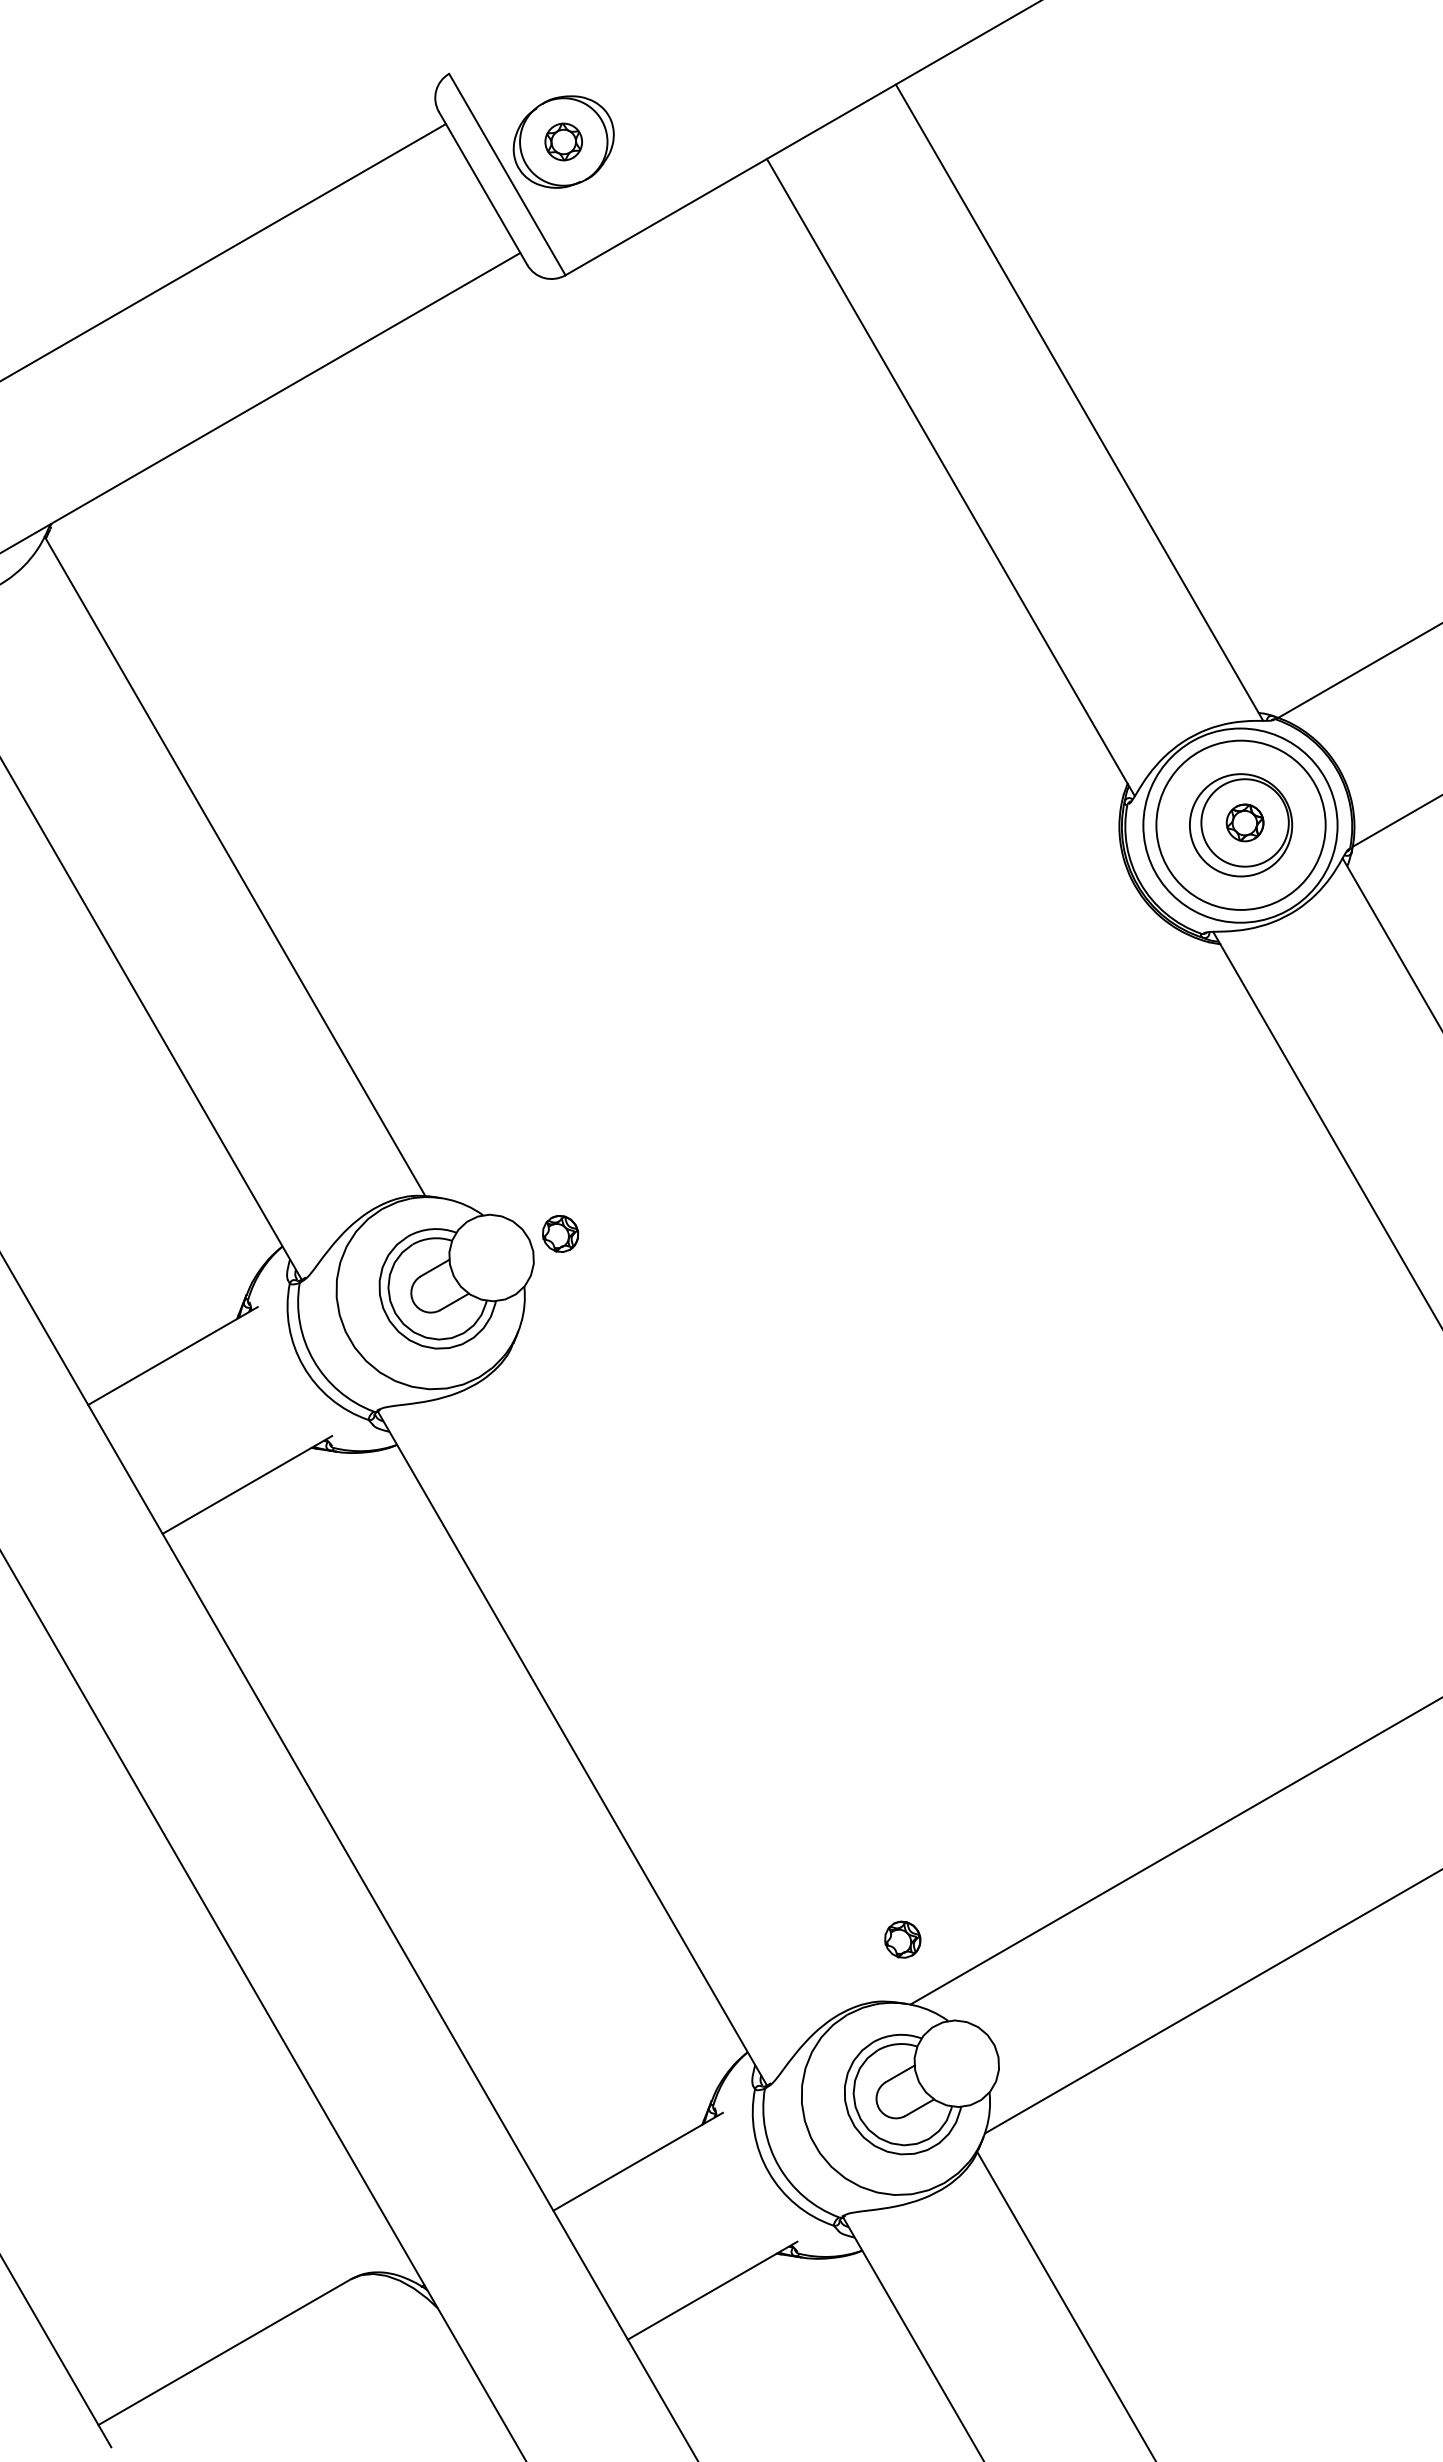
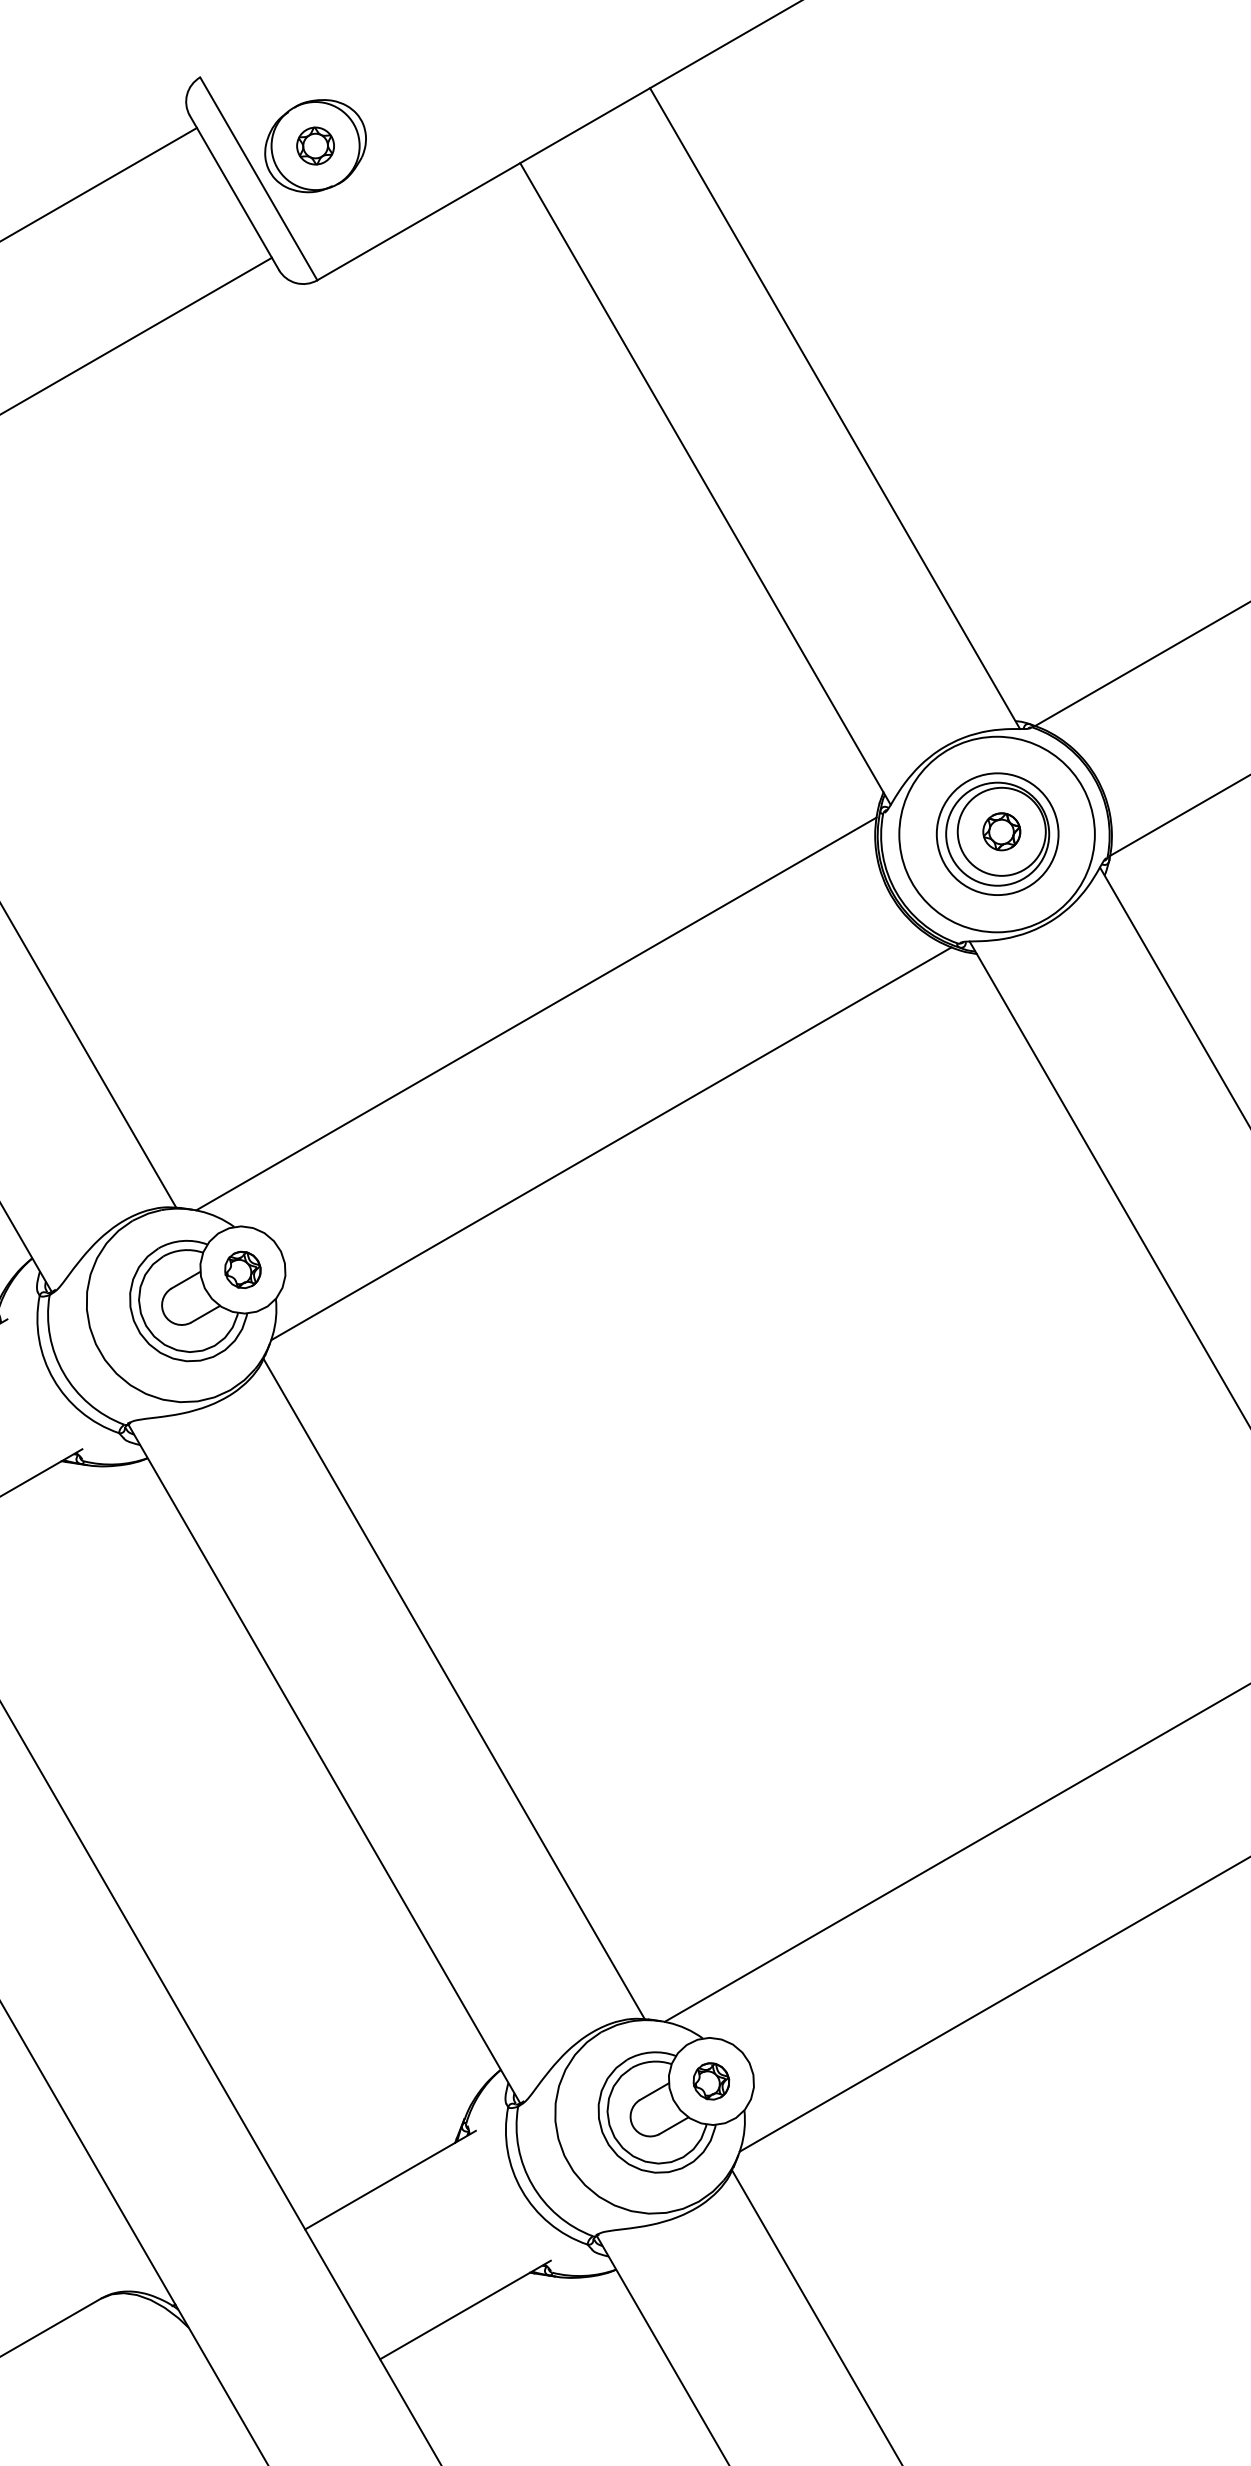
circle: (1240, 824) -> (997, 833), size x0.71
line: (782, 1003) -> (535, 1013), added
line: (857, 1132) -> (611, 1143), added
part: (560, 1233) -> (242, 1269), moved
line: (700, 1674) -> (453, 1689), added
part: (902, 1939) -> (711, 2081), moved

